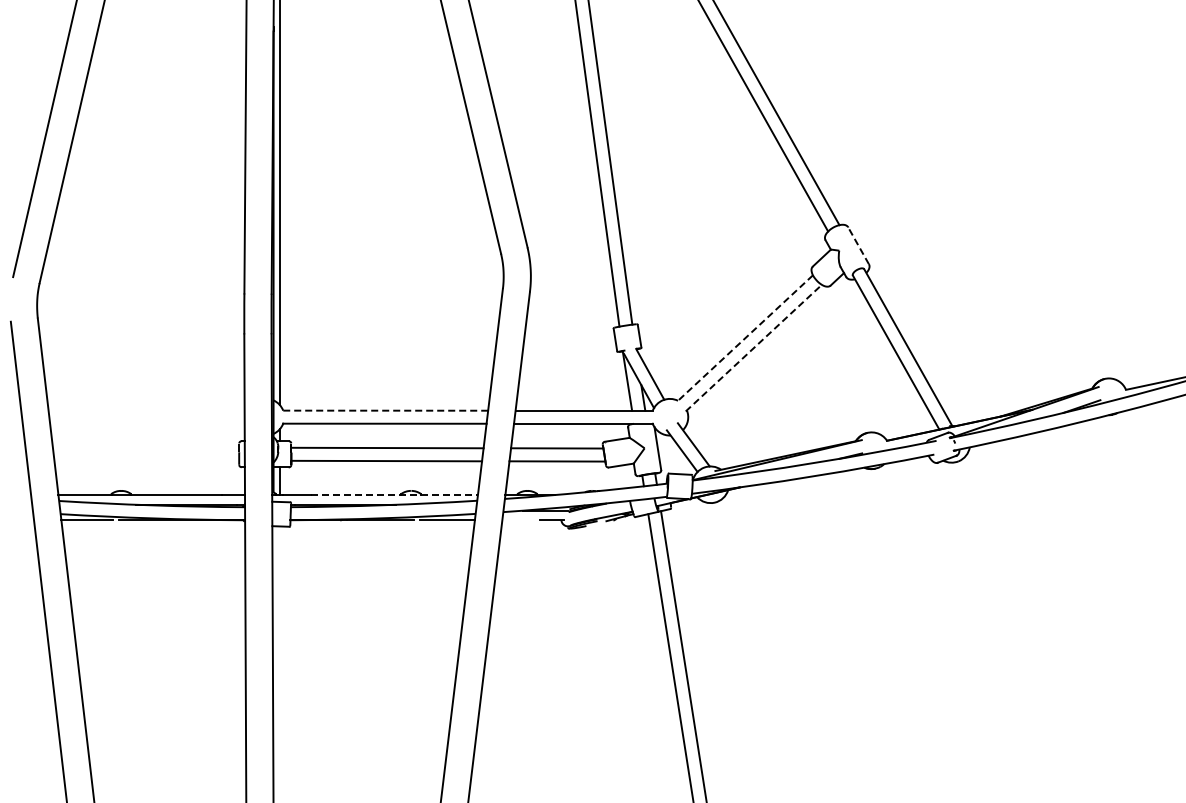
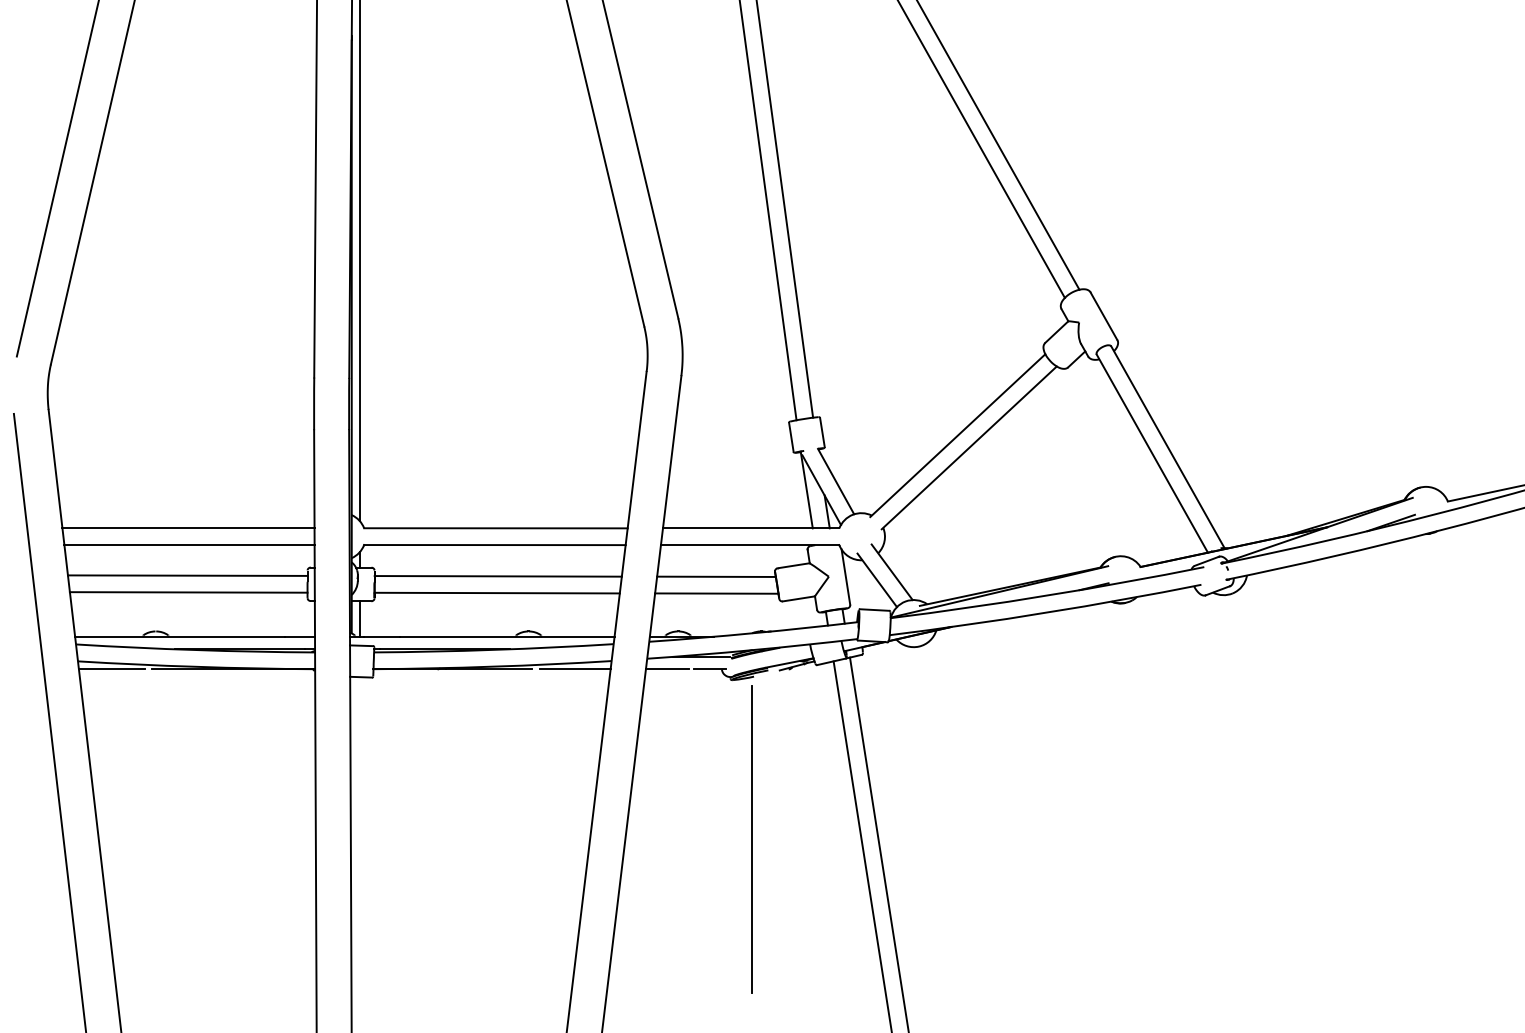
line: (858, 245) -> (1103, 315), dashed -> solid
line: (744, 338) -> (957, 435), dashed -> solid
line: (753, 348) -> (968, 448), dashed -> solid
line: (146, 410) -> (188, 528), added
line: (385, 410) -> (495, 528), dashed -> solid
line: (147, 423) -> (189, 544), added
line: (145, 447) -> (187, 575), added
line: (146, 460) -> (188, 592), added
line: (394, 494) -> (507, 636), dashed -> solid
line: (518, 520) -> (666, 669), added
line: (584, 652) -> (751, 839), added

